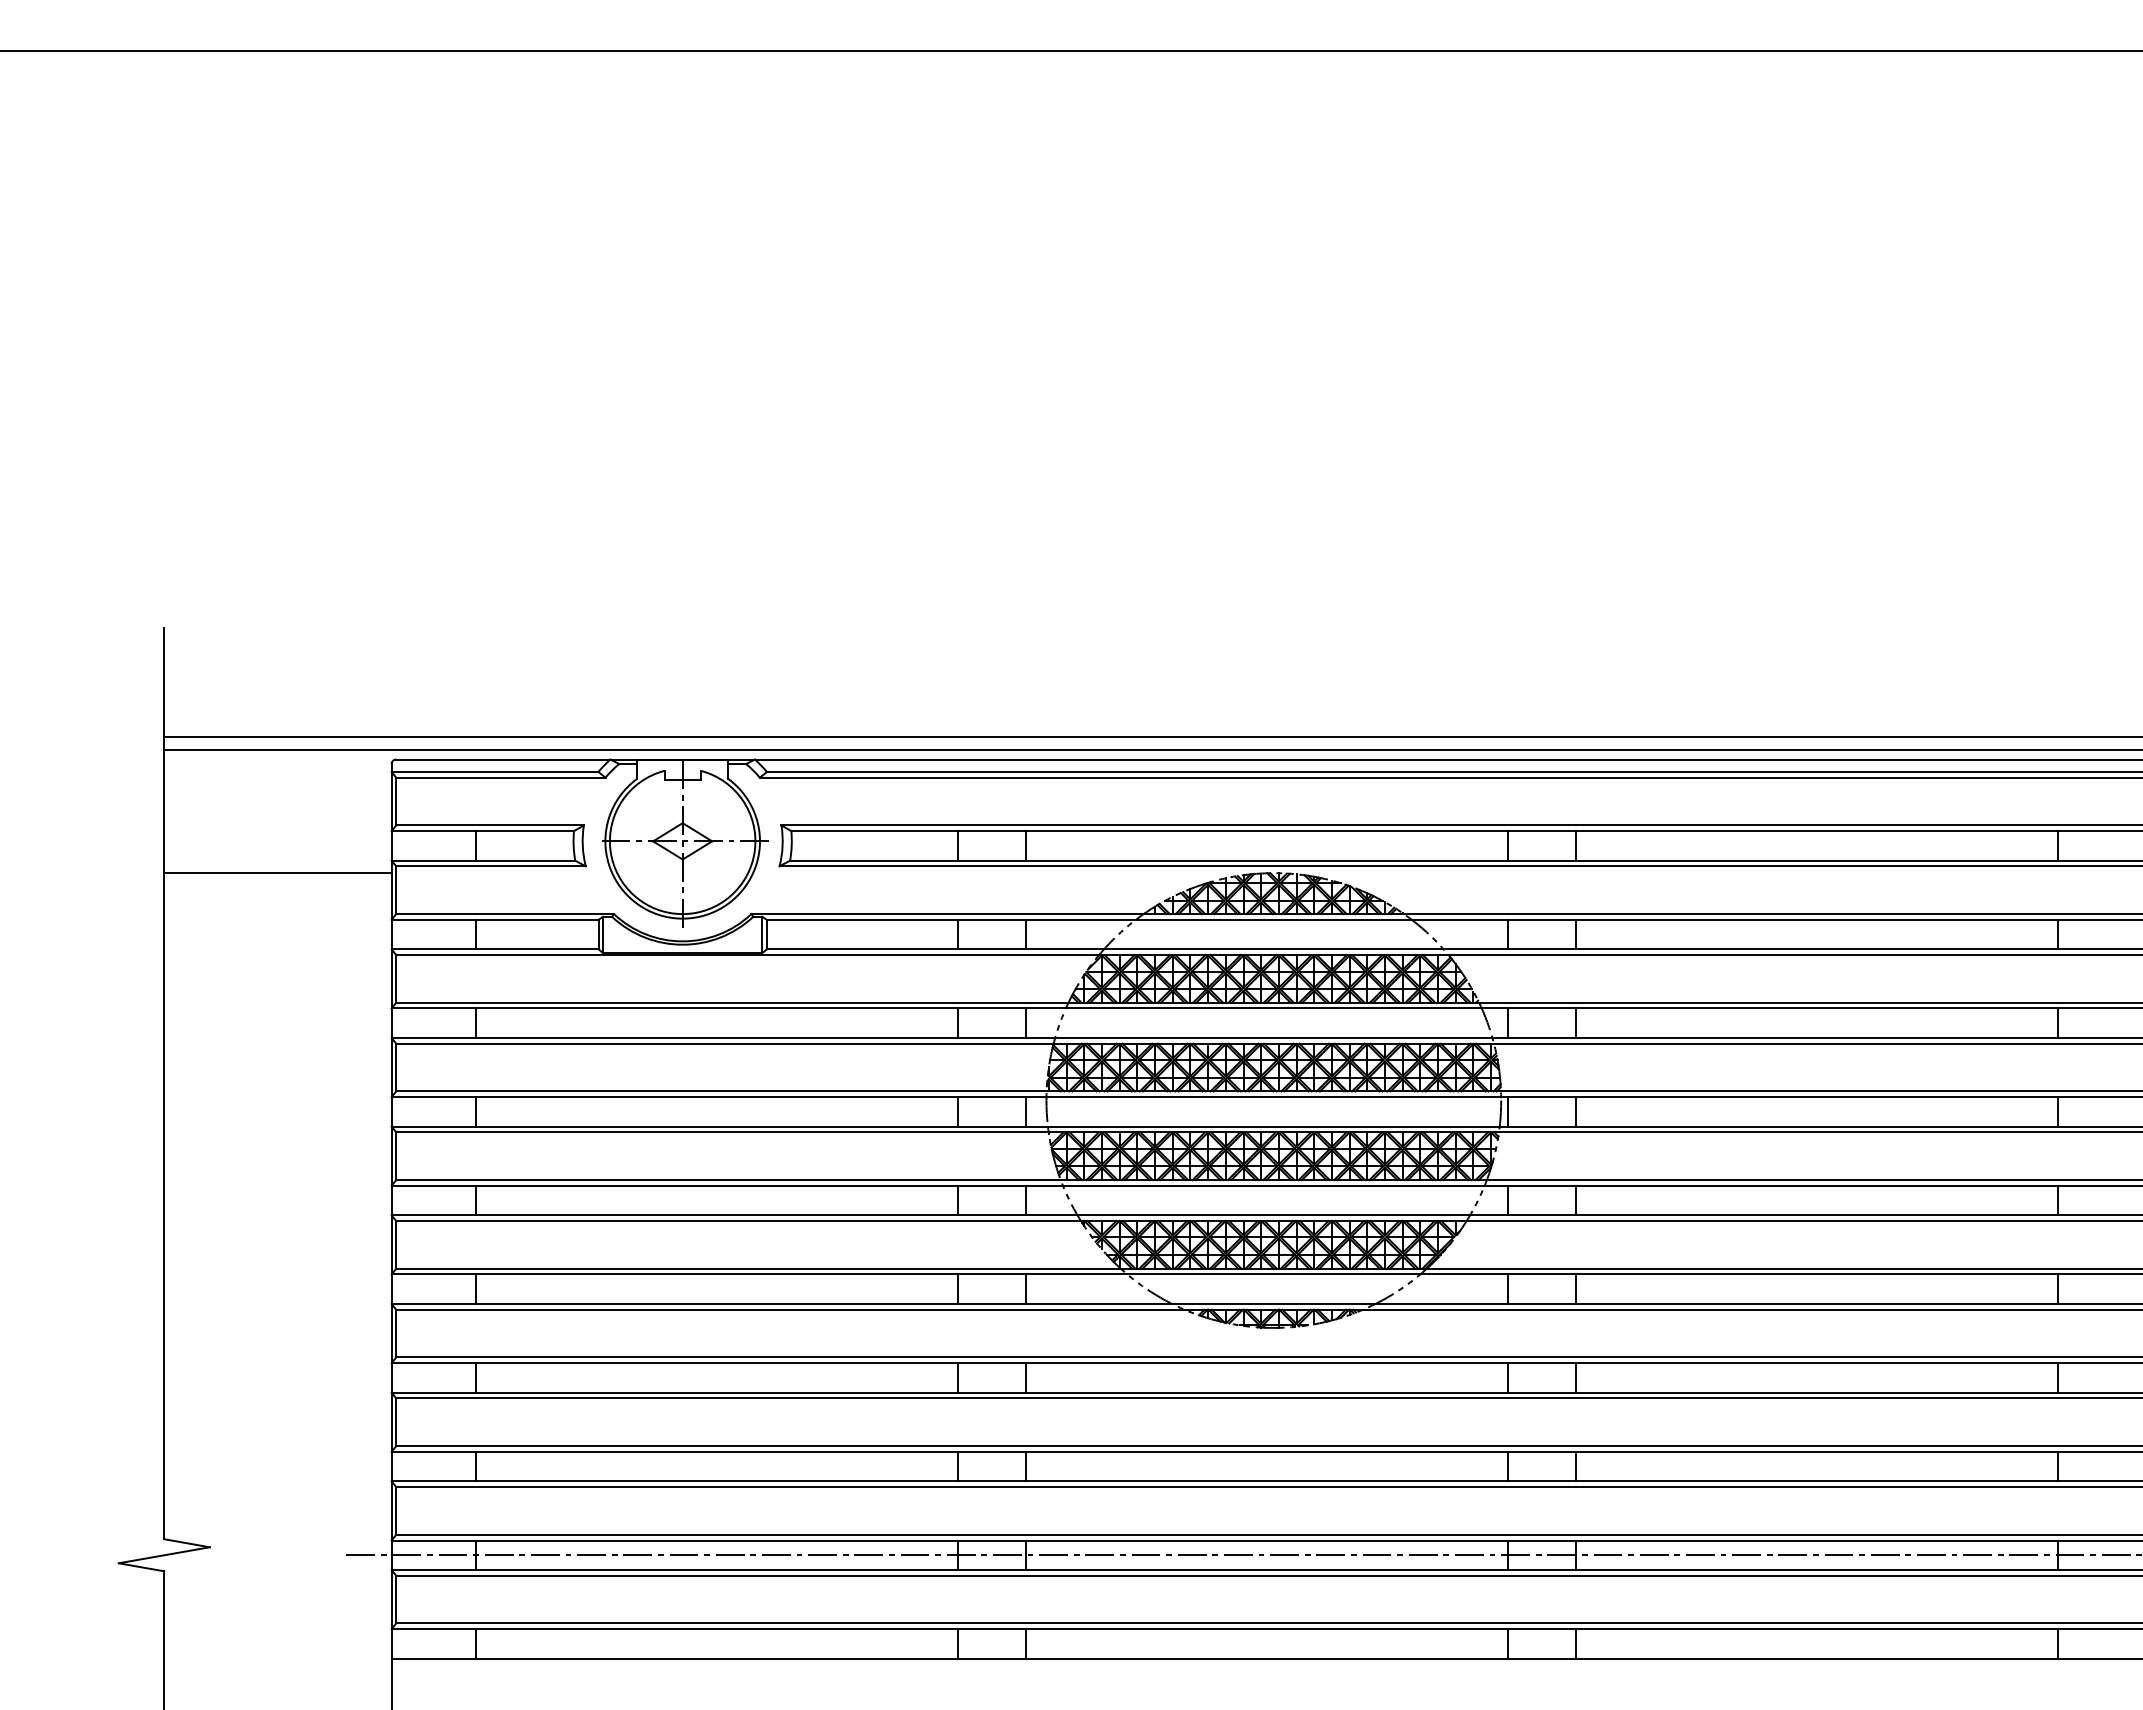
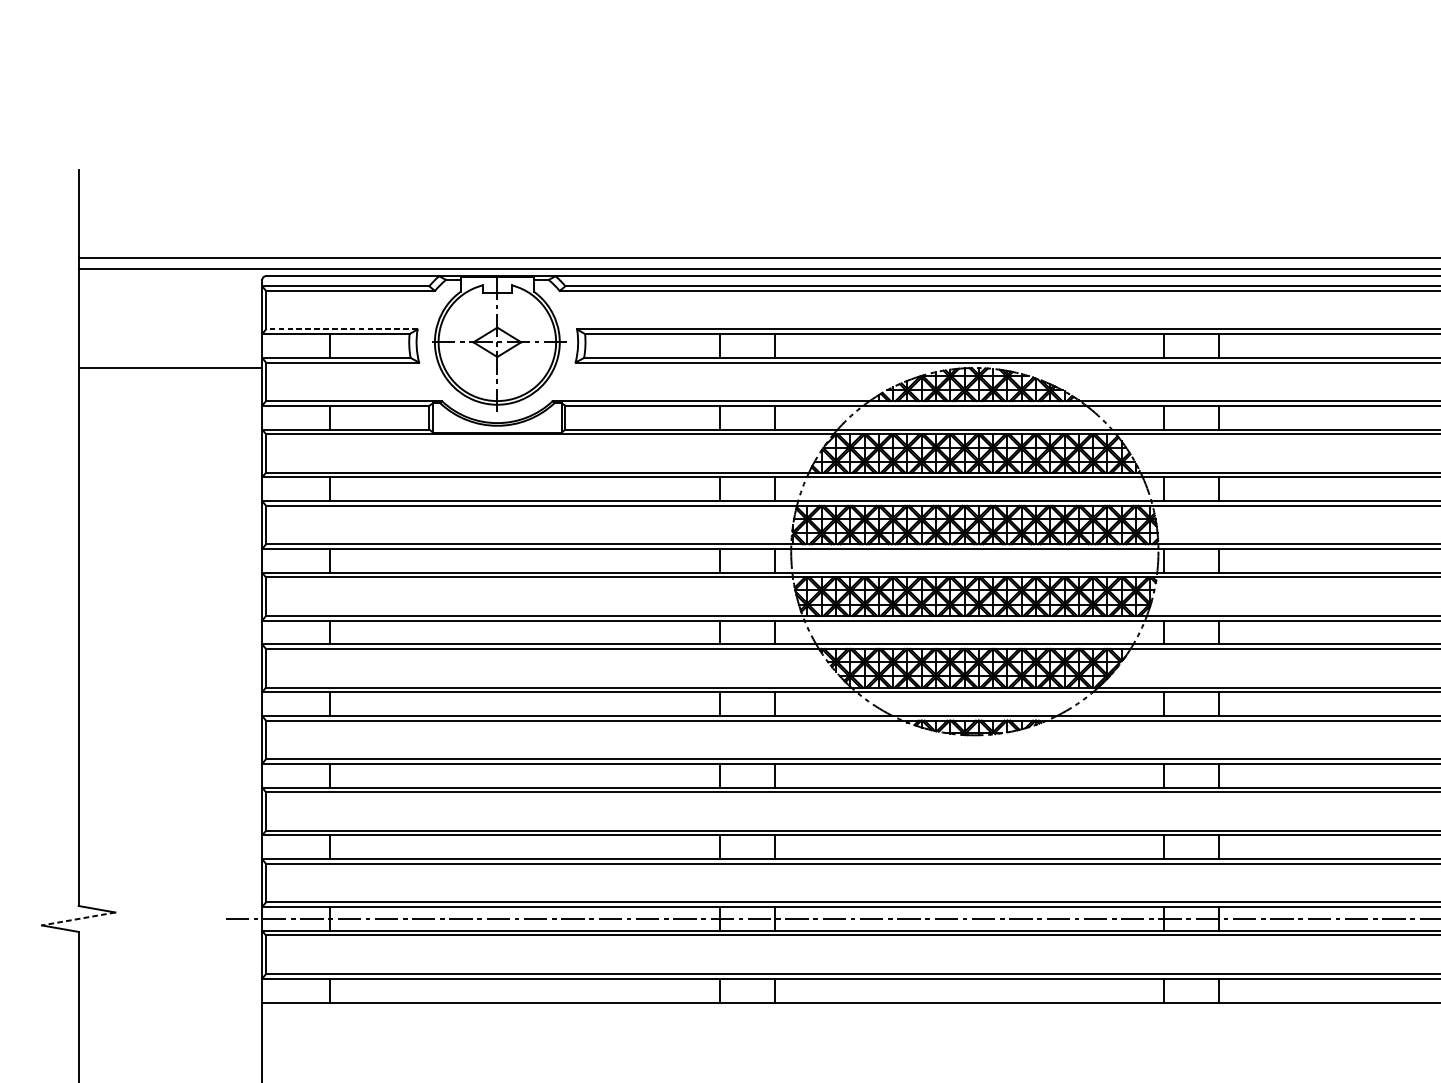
line: (490, 825) -> (342, 329), solid -> dashed
line: (163, 1555) -> (78, 919), solid -> dashed

